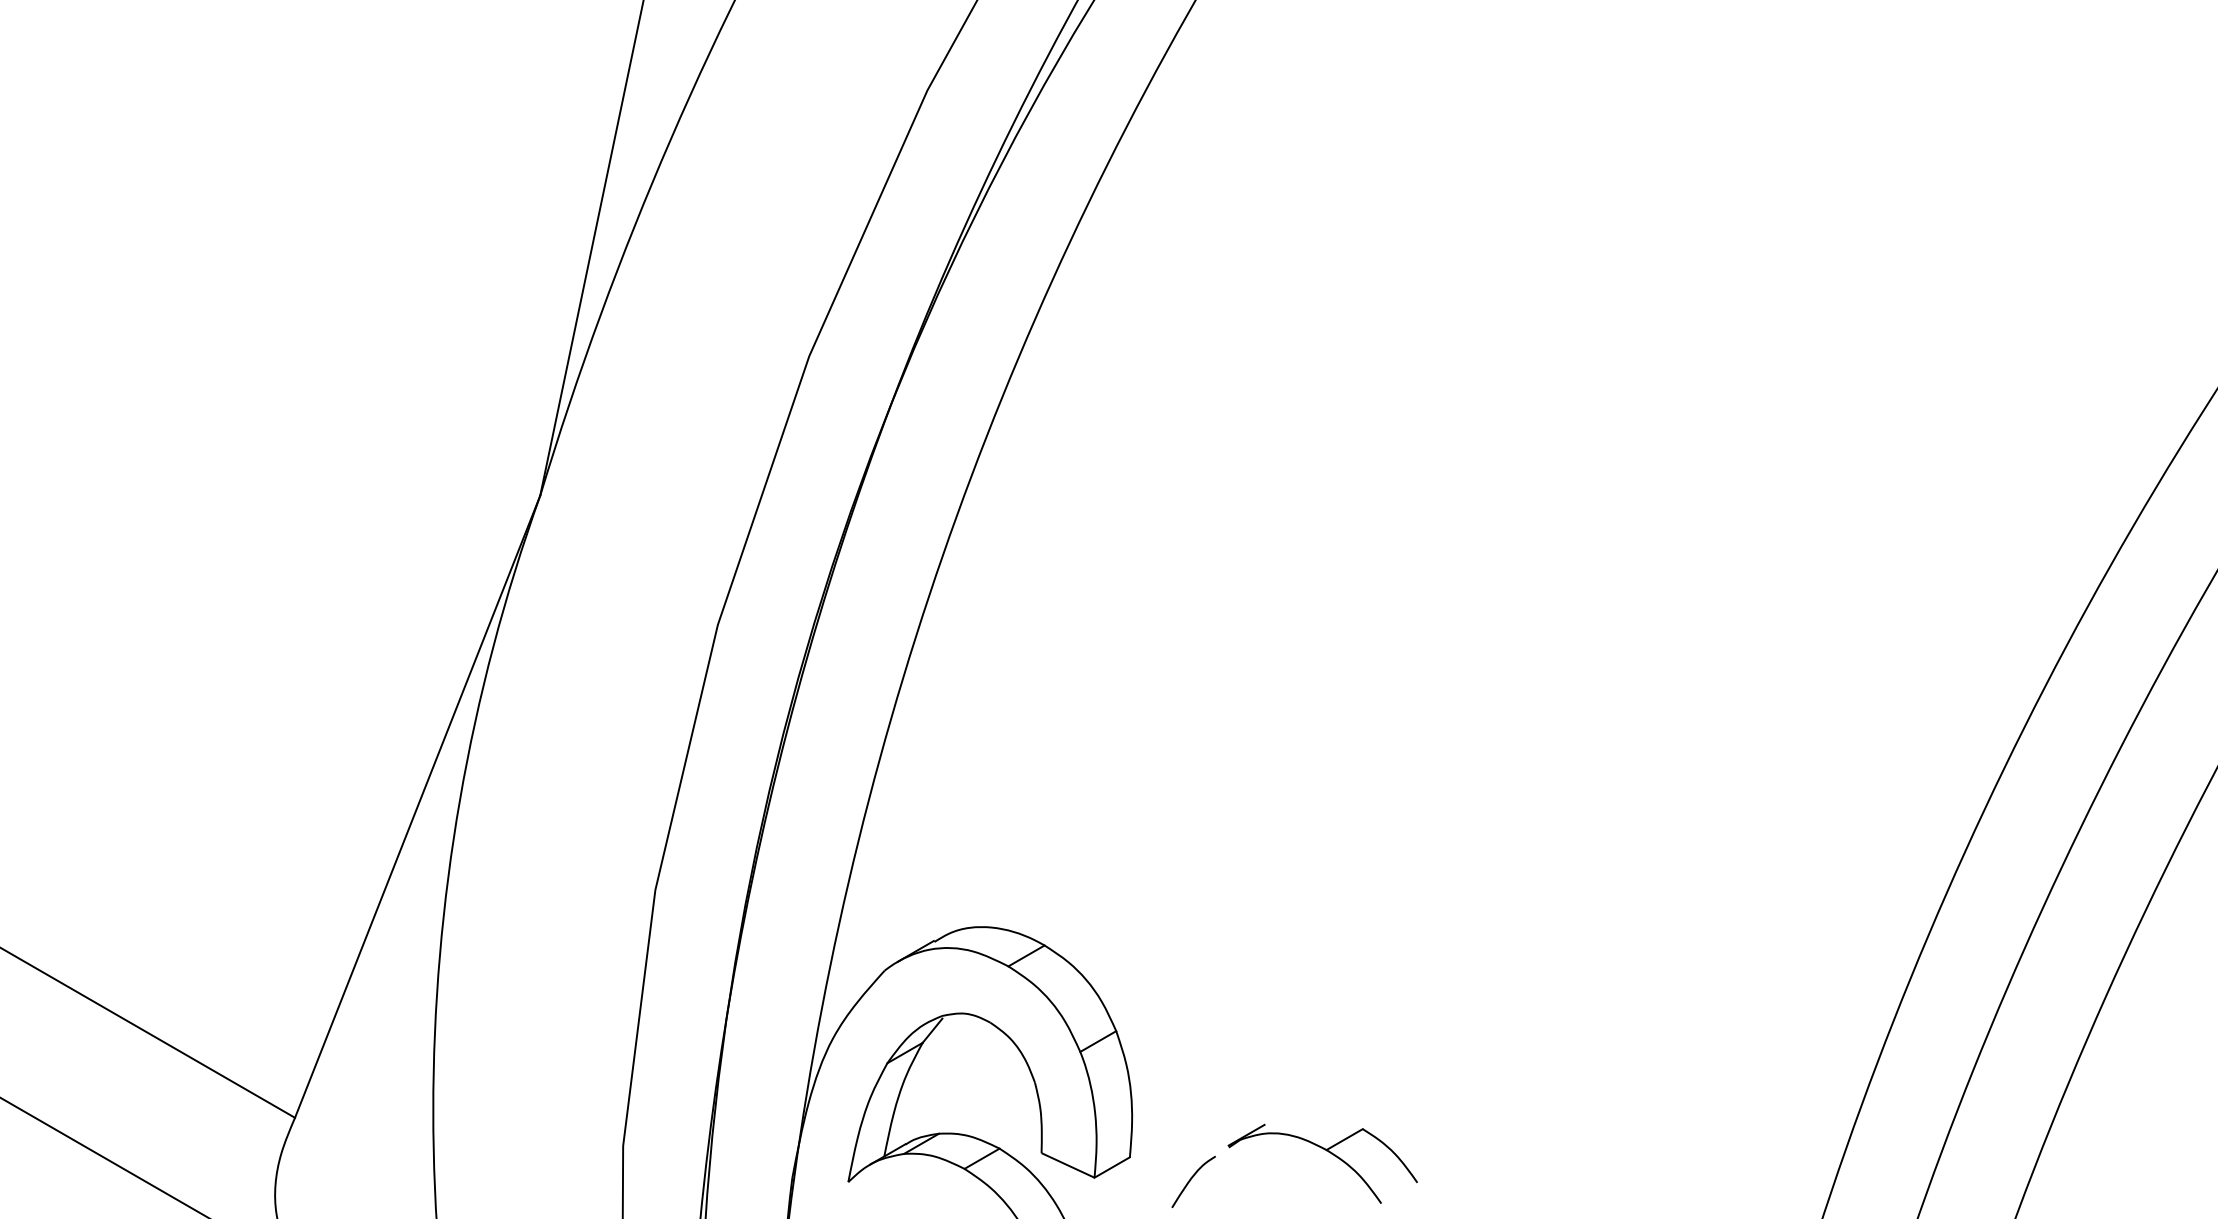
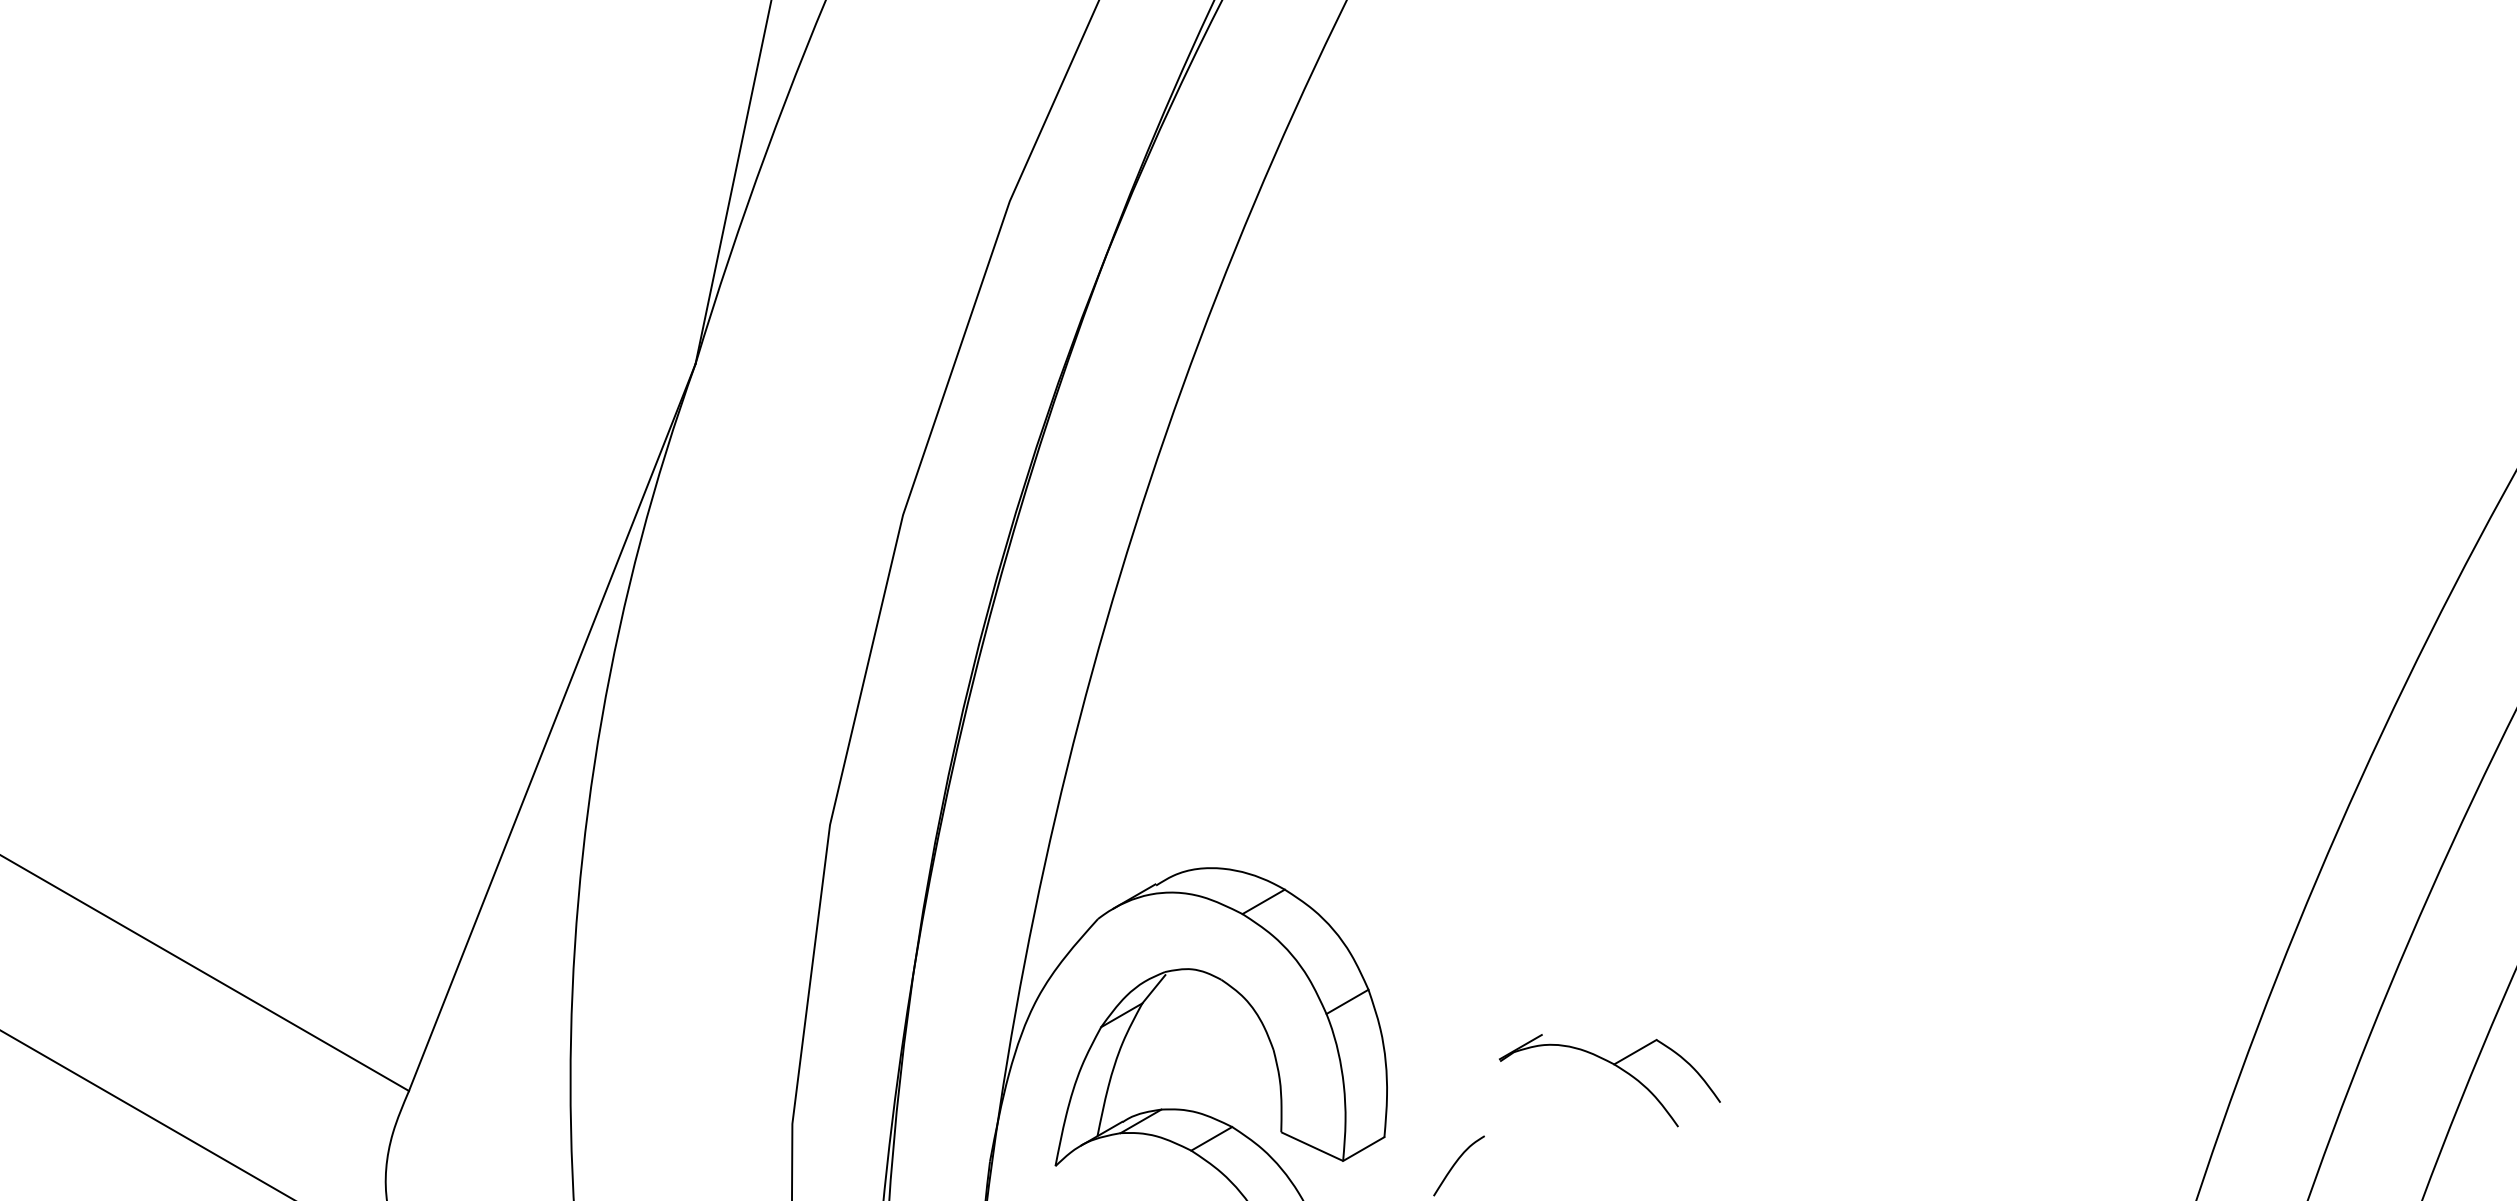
part: (1328, 1152) -> (1616, 1067), moved

